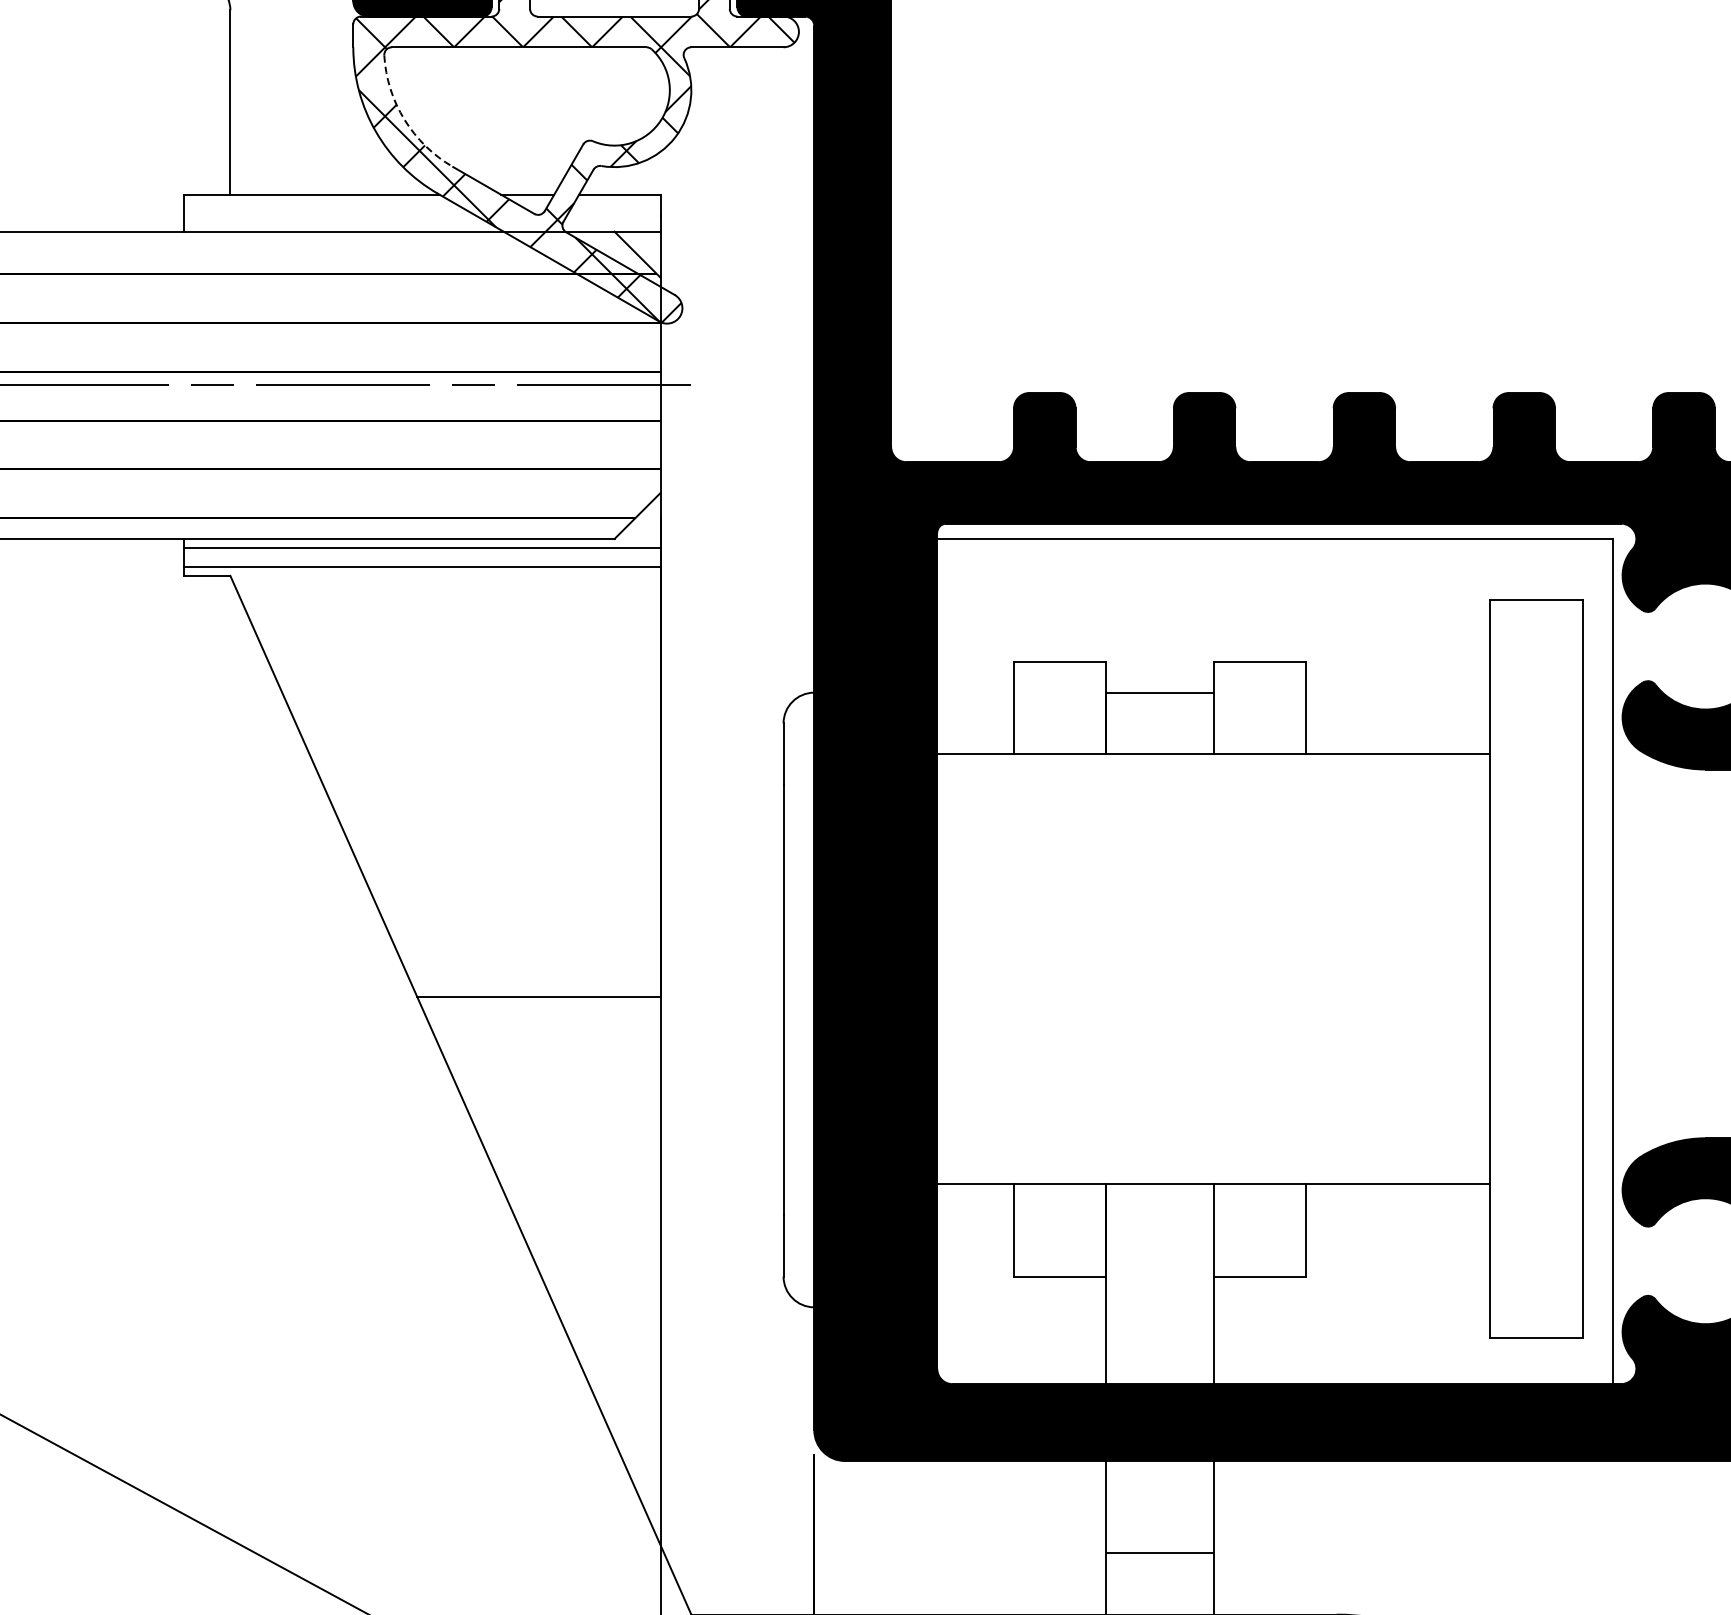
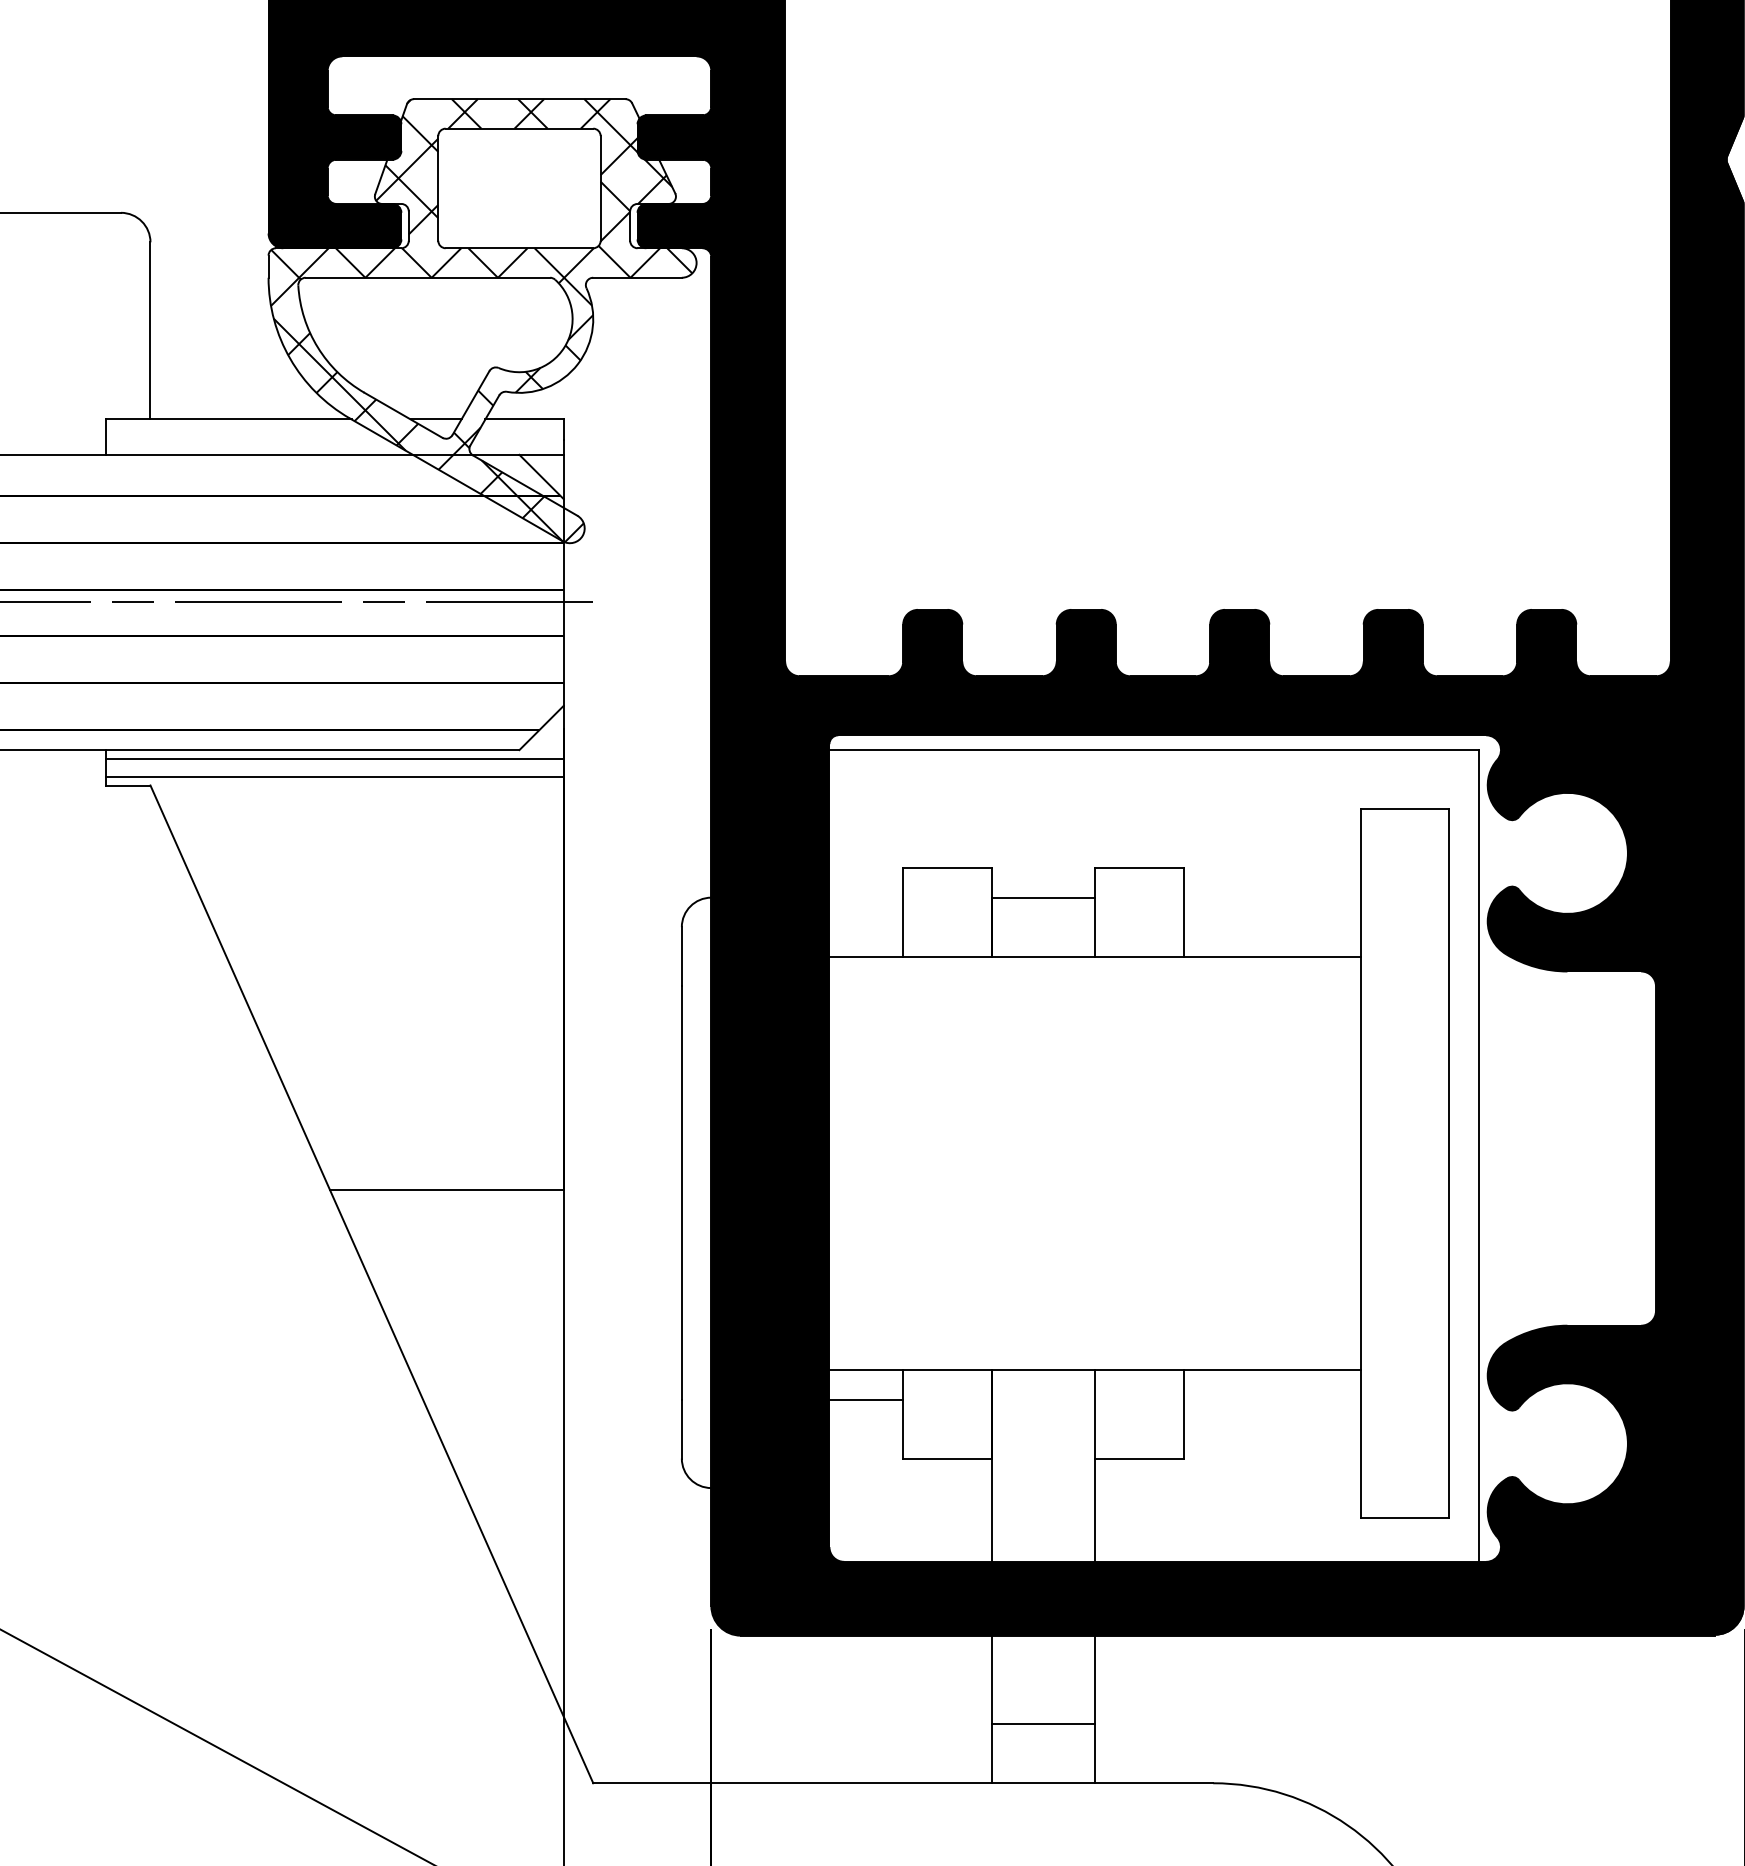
arc: (404, 119) -> (317, 347), dashed -> solid
line: (975, 1215) -> (866, 1399), added

